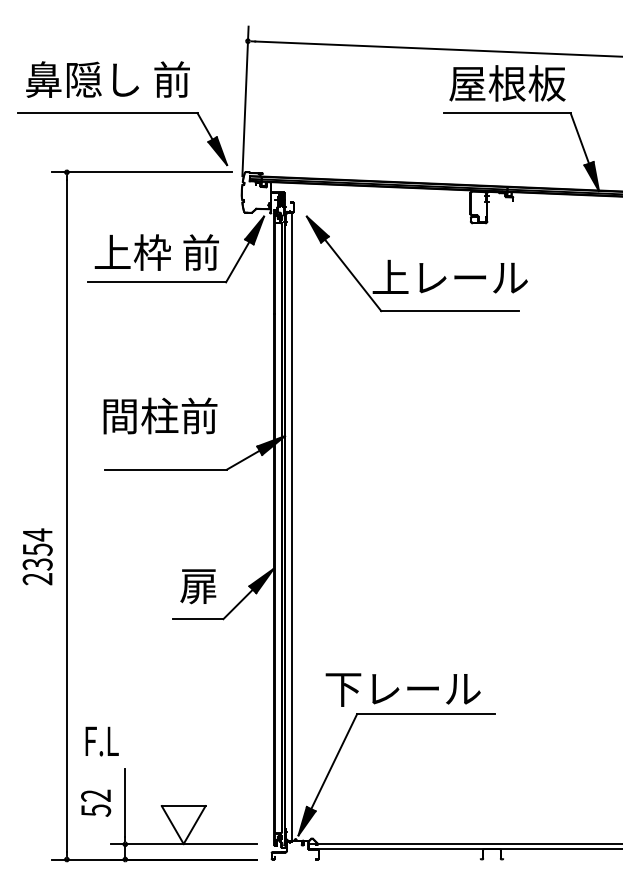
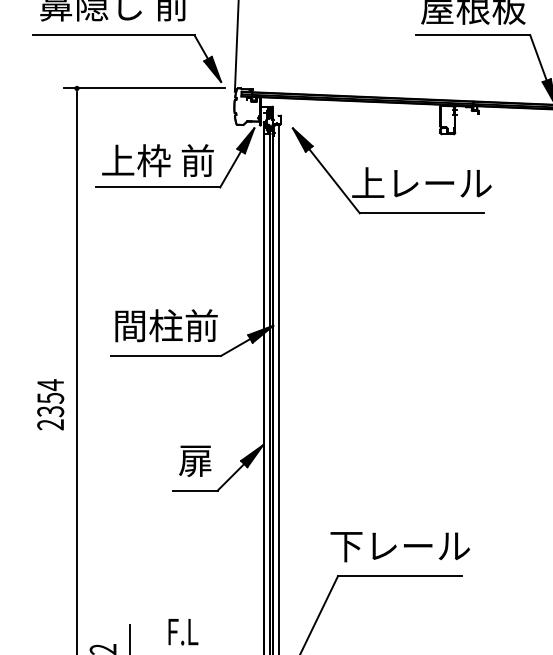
text: (160, 415) -> (166, 325), moved
text: (37, 556) -> (50, 404), moved
text: (402, 689) -> (399, 546), moved
text: (101, 741) -> (182, 632), moved

